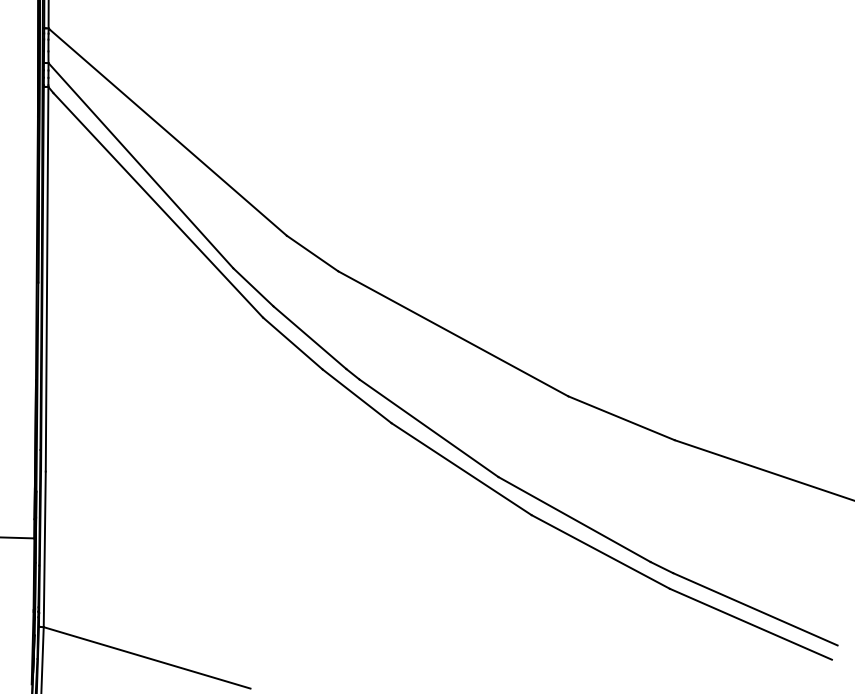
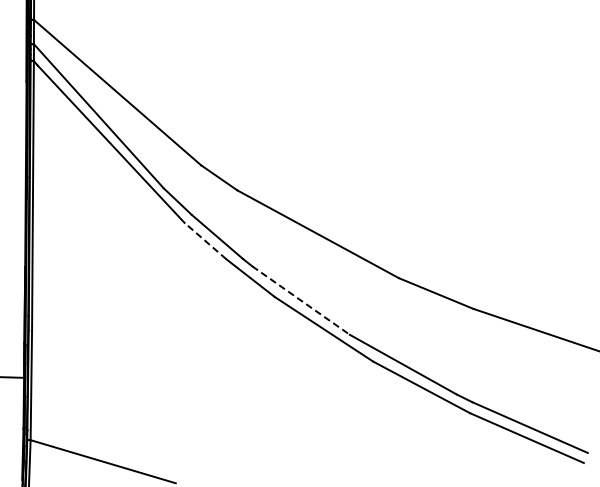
line: (292, 344) -> (205, 241), solid -> dashed
line: (429, 428) -> (301, 300), solid -> dashed

